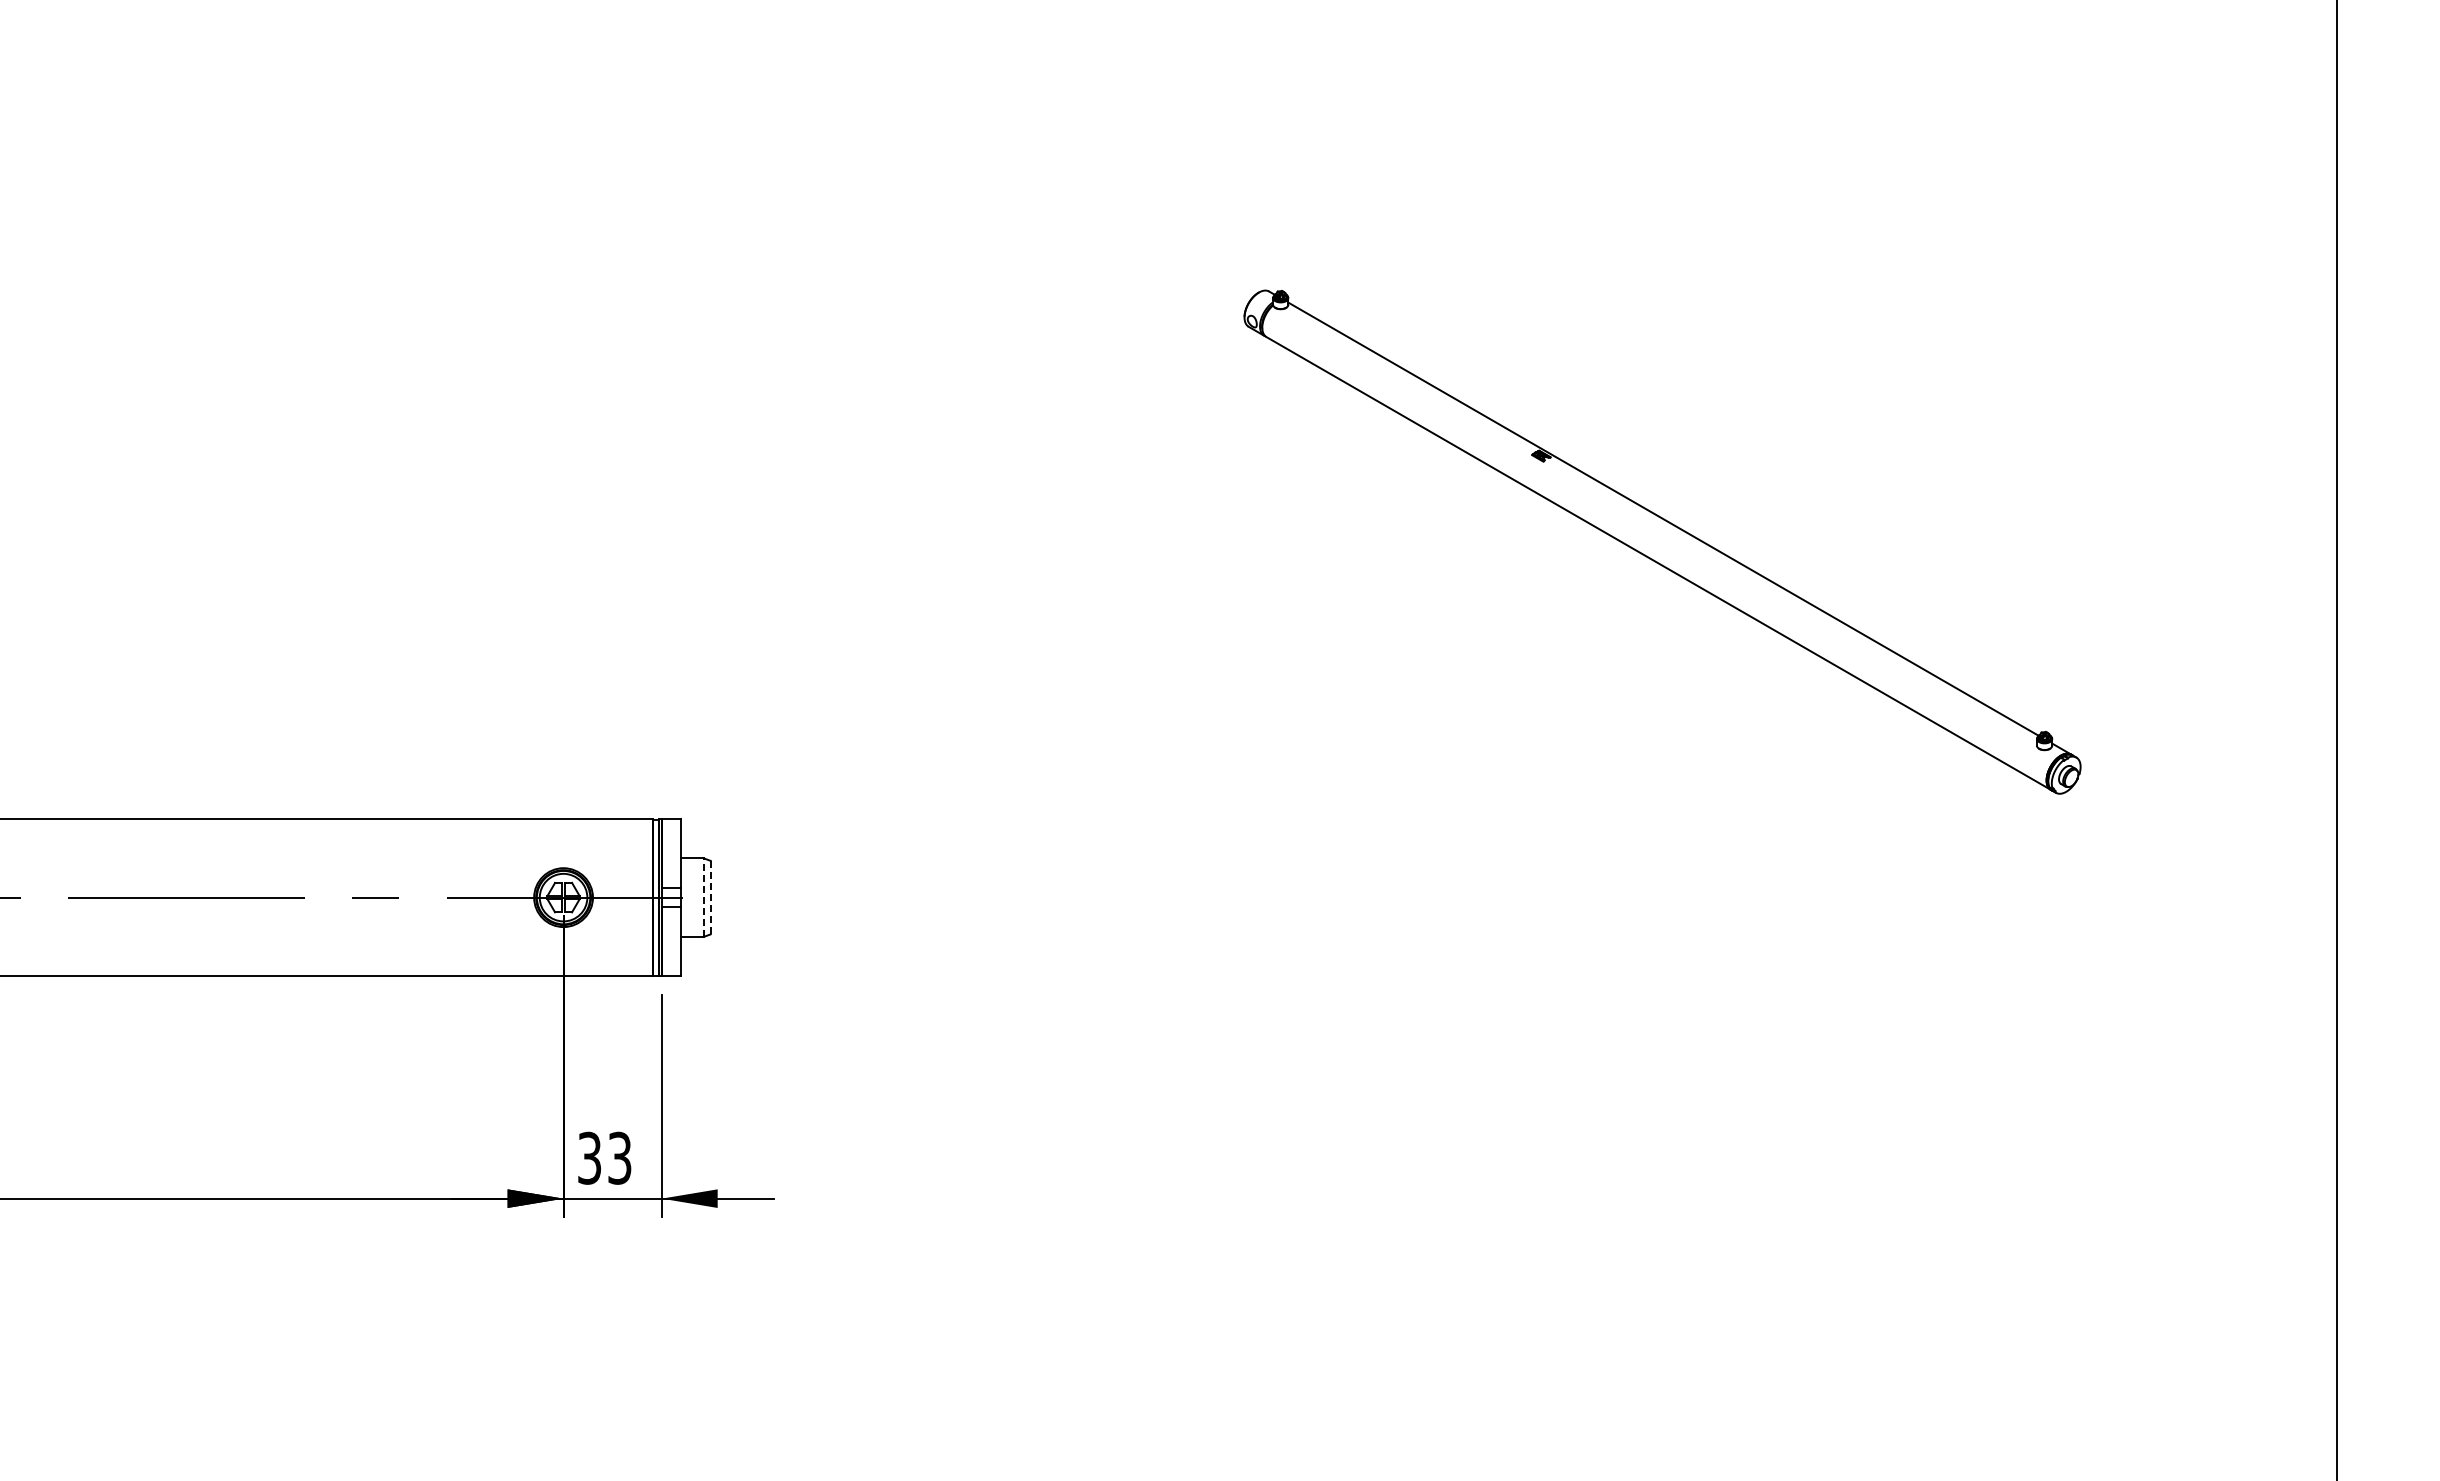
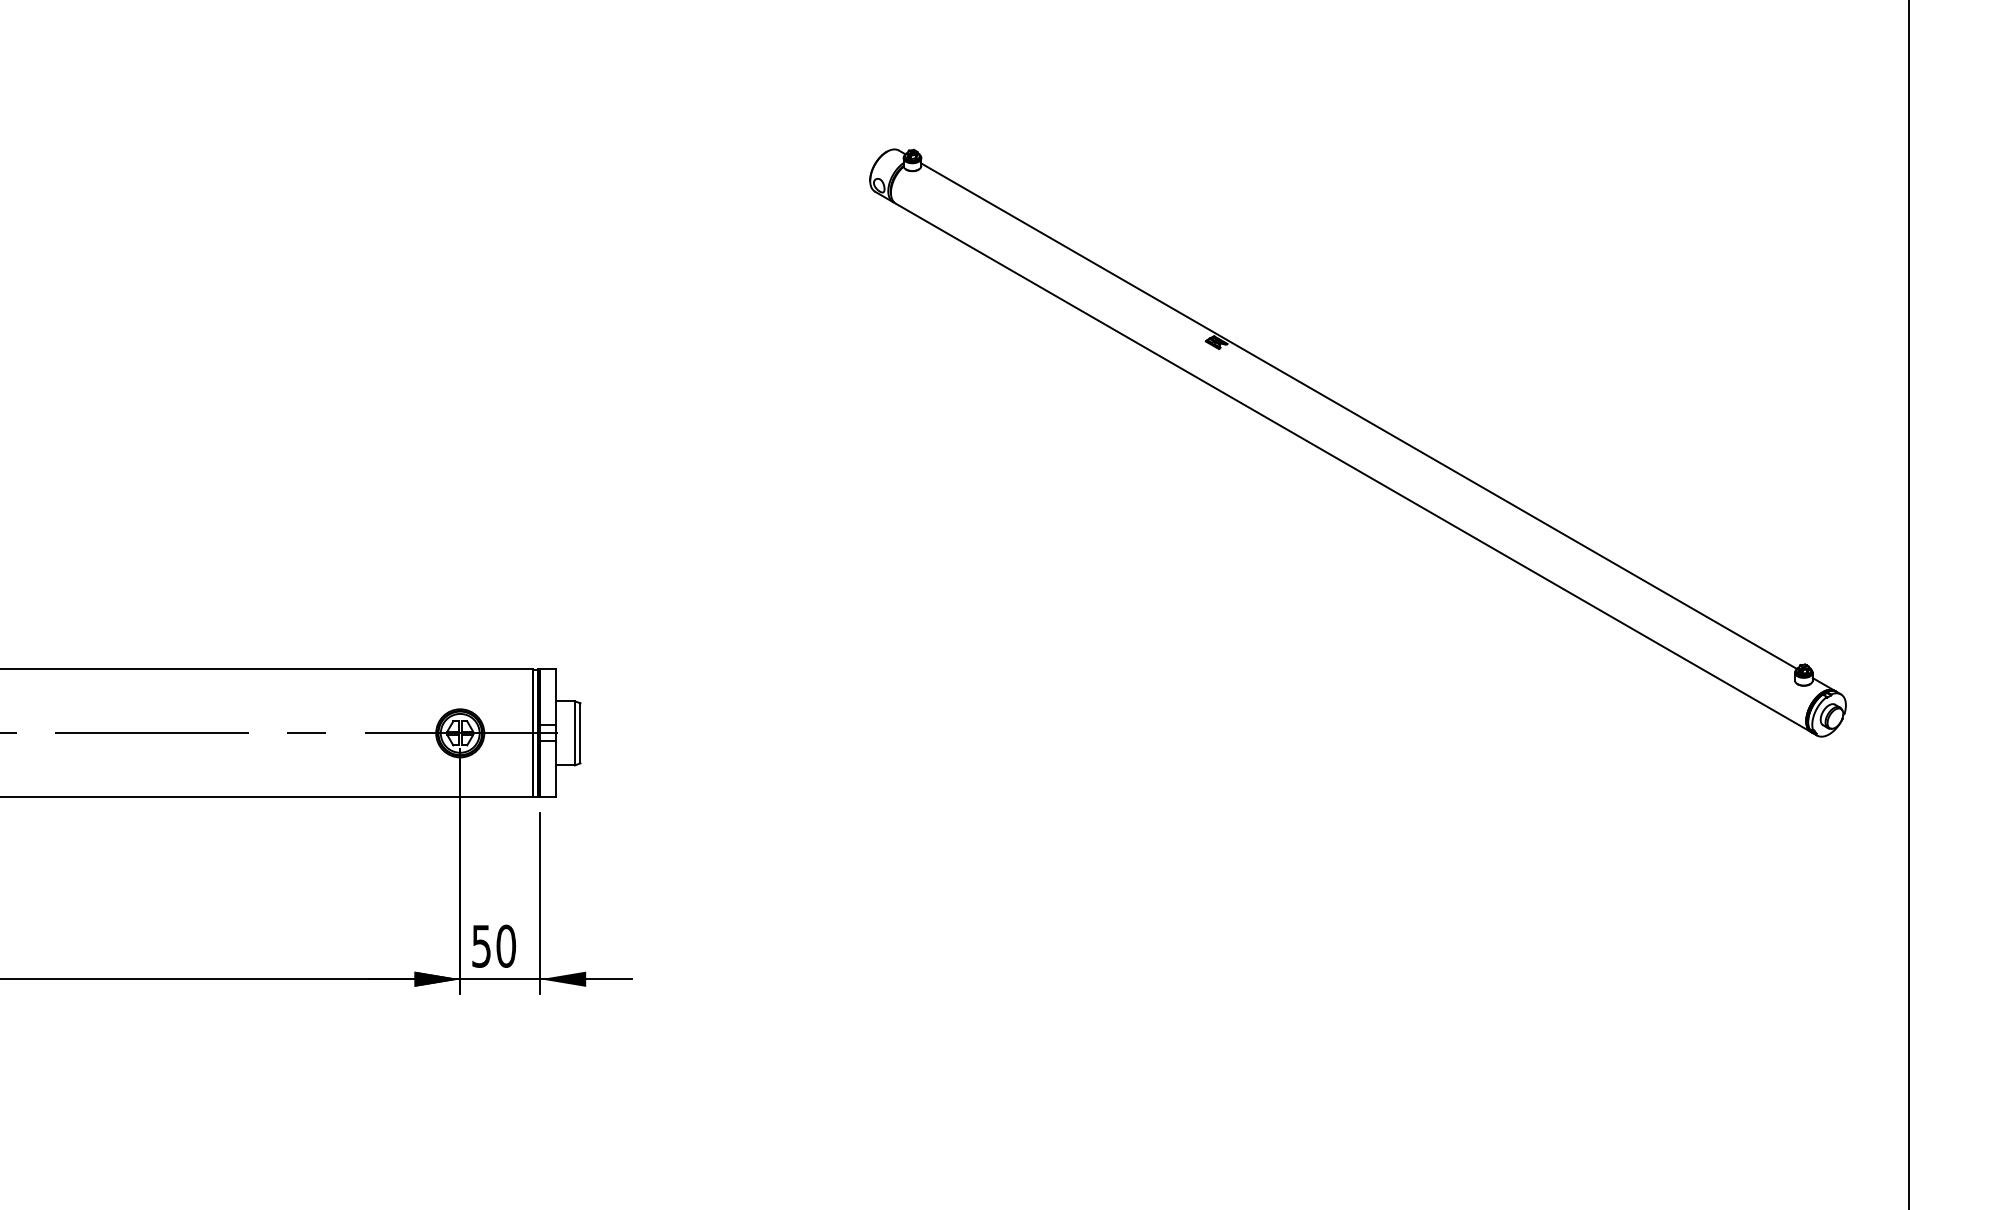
part: (1662, 541) -> (1357, 442), size x1.43
line: (703, 897) -> (574, 733), dashed -> solid
line: (710, 897) -> (580, 733), dashed -> solid
text: (604, 1157) -> (493, 945), 33 -> 50

